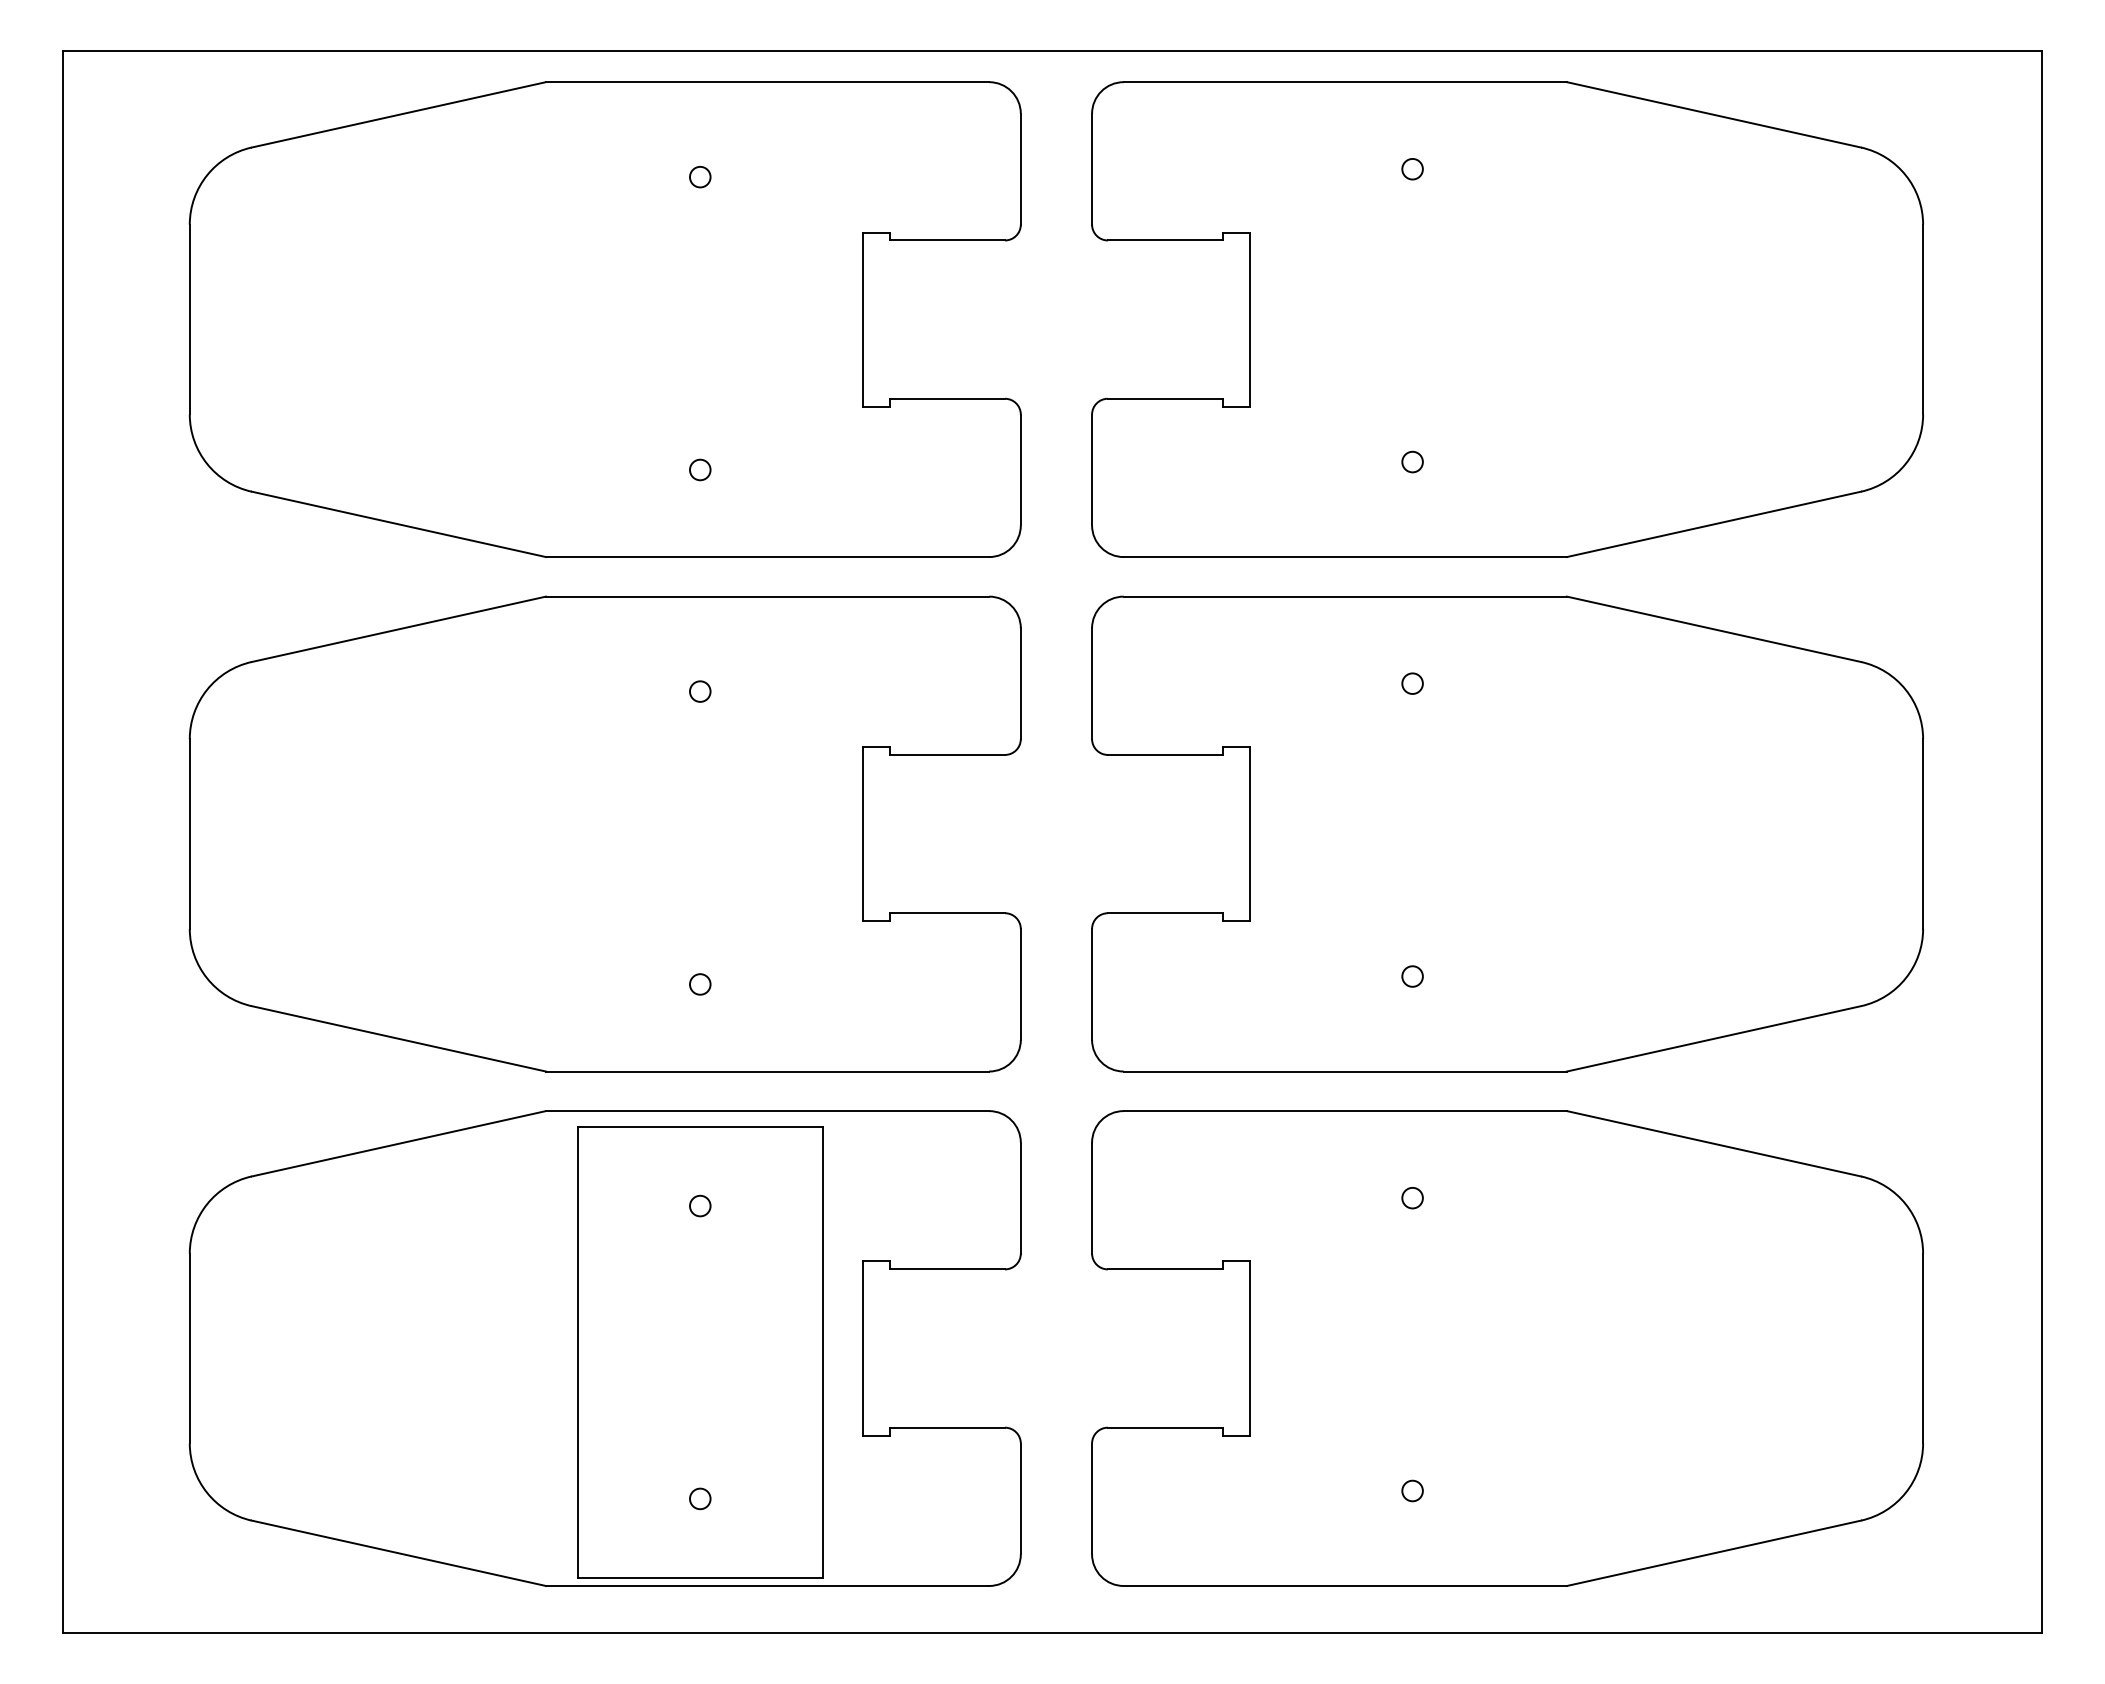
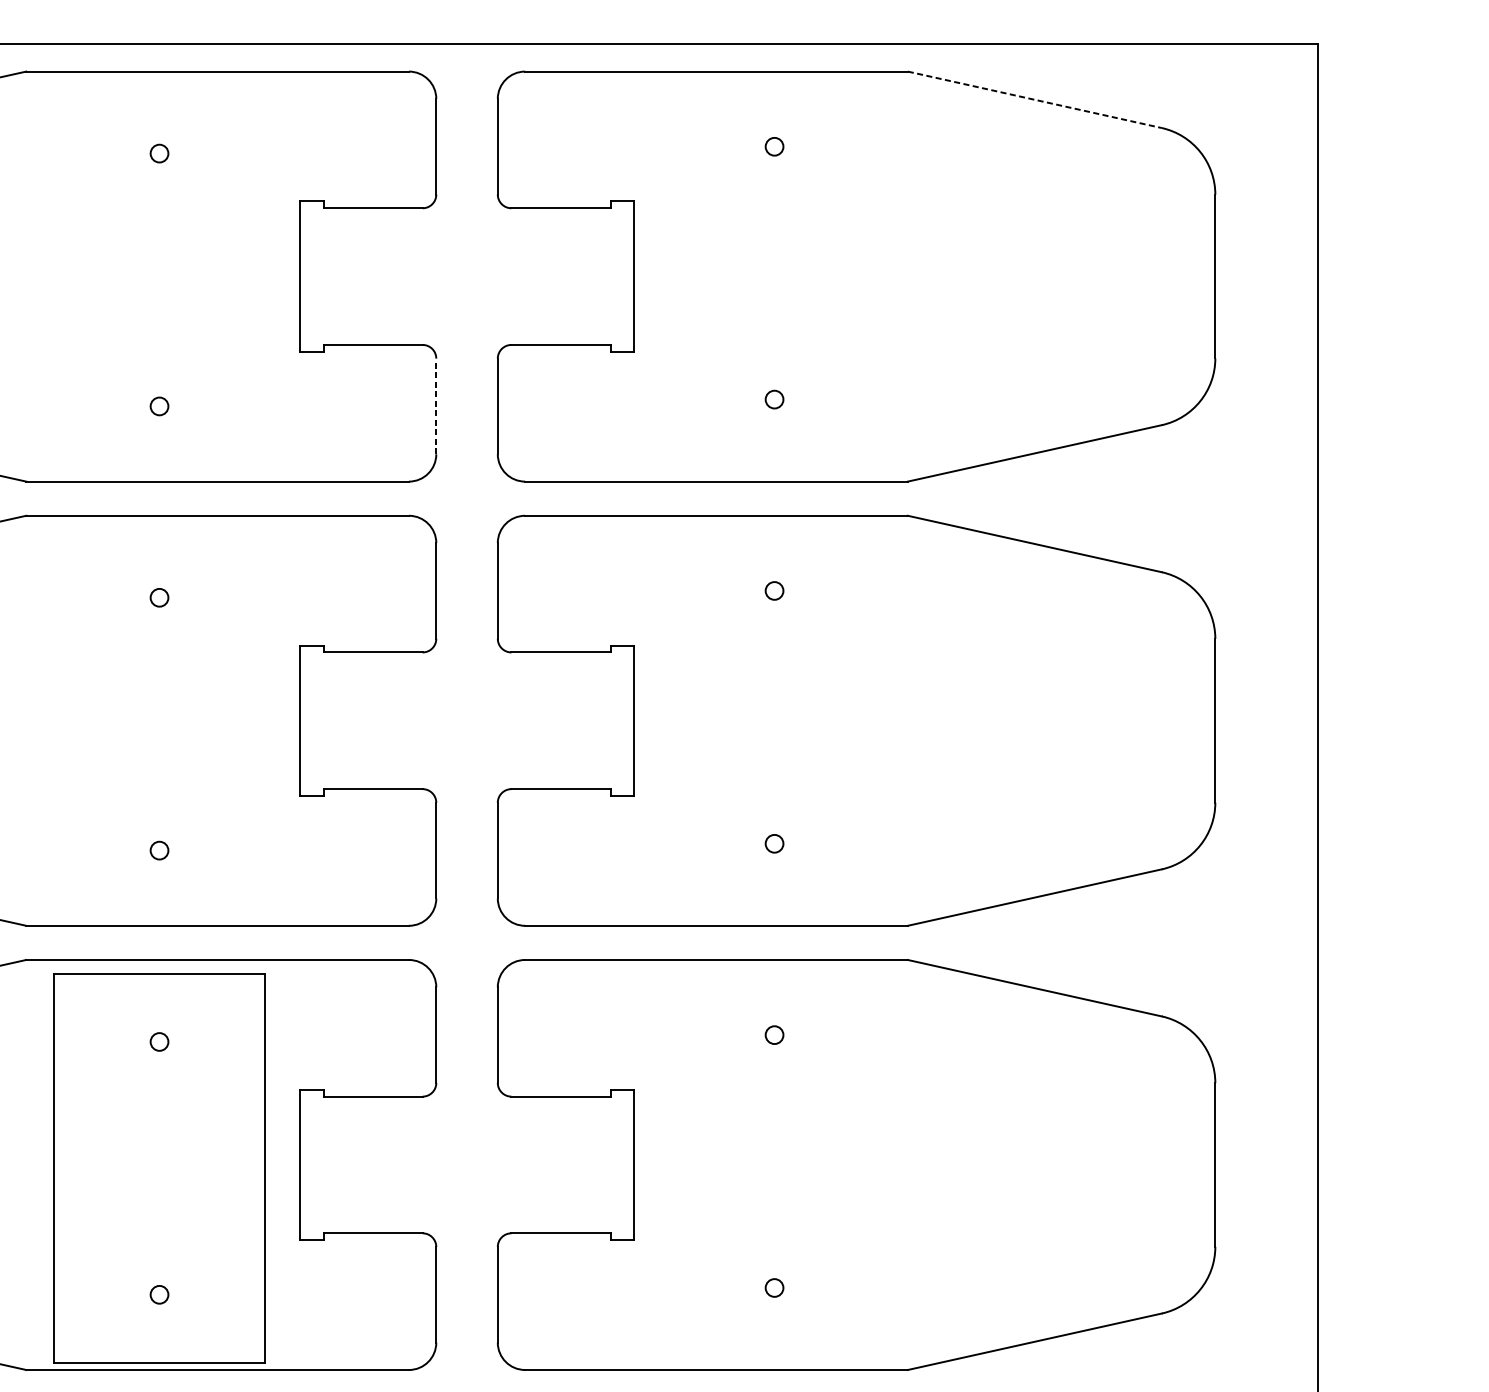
line: (1714, 114) -> (1035, 99), solid -> dashed
line: (1020, 469) -> (436, 406), solid -> dashed

